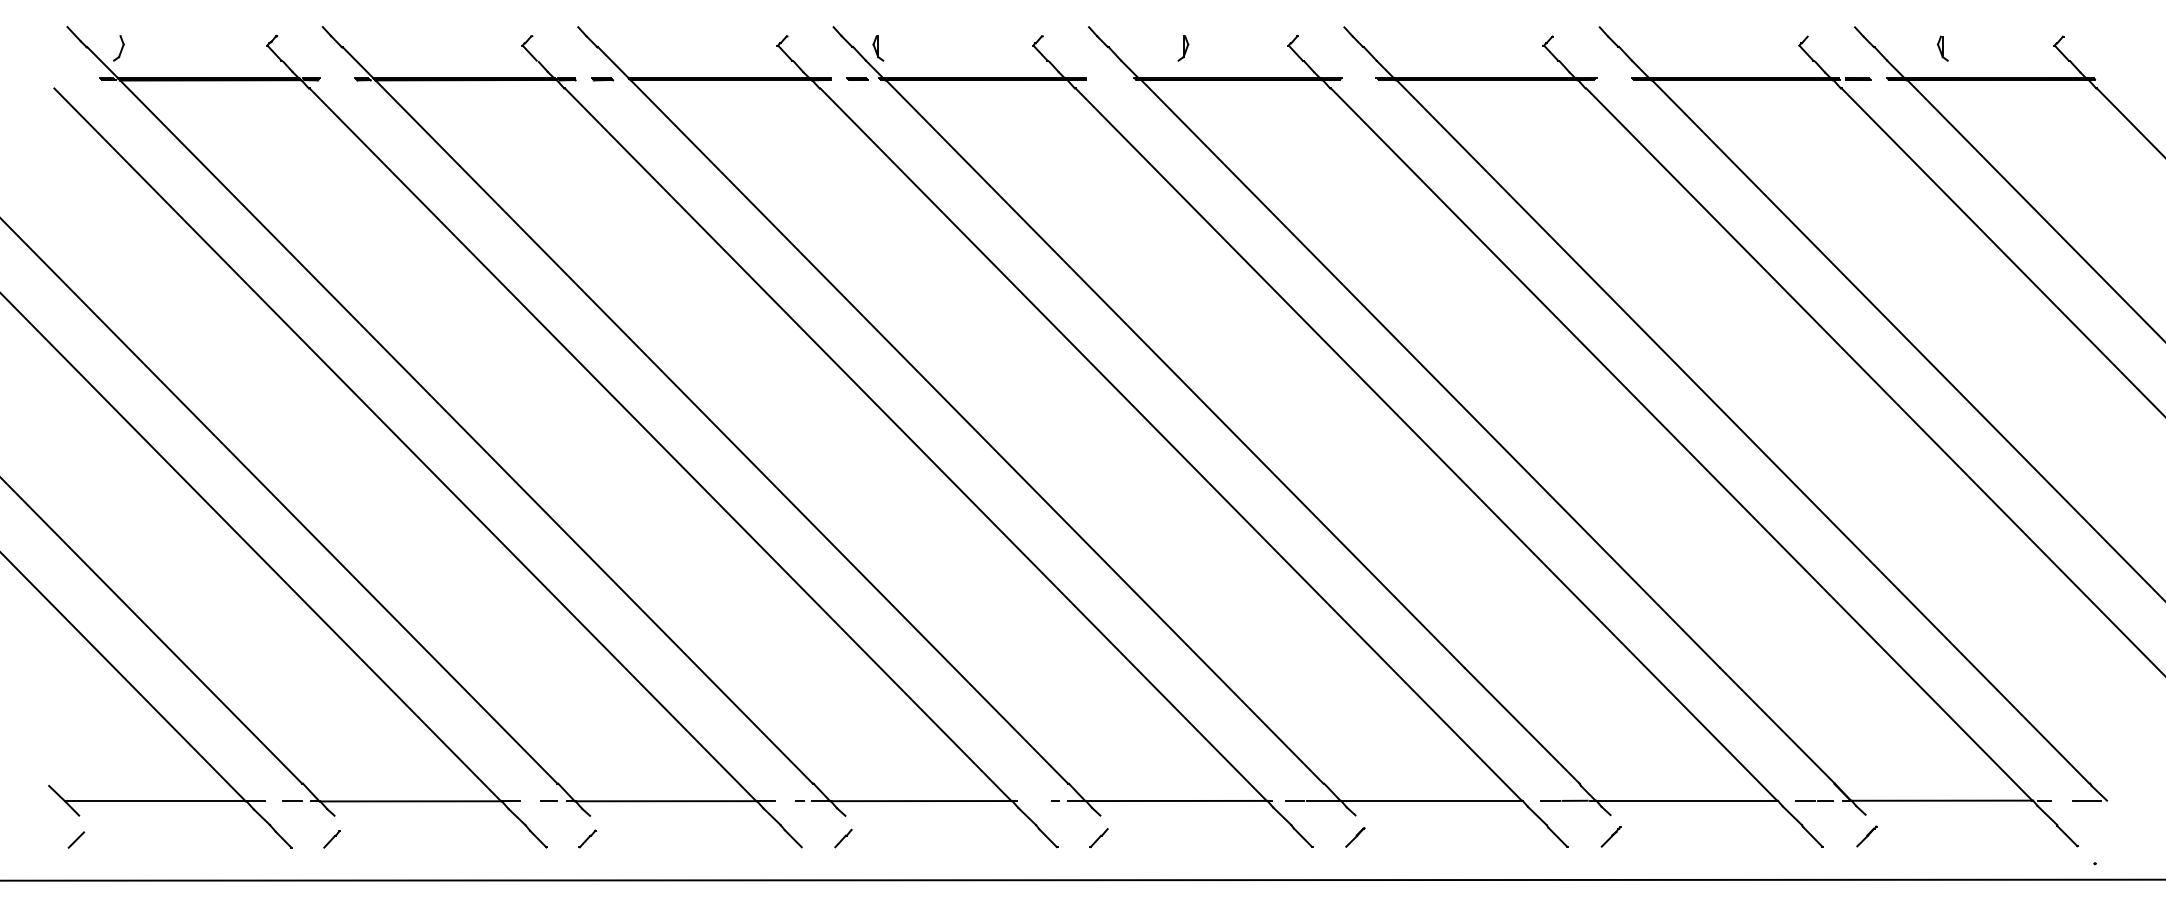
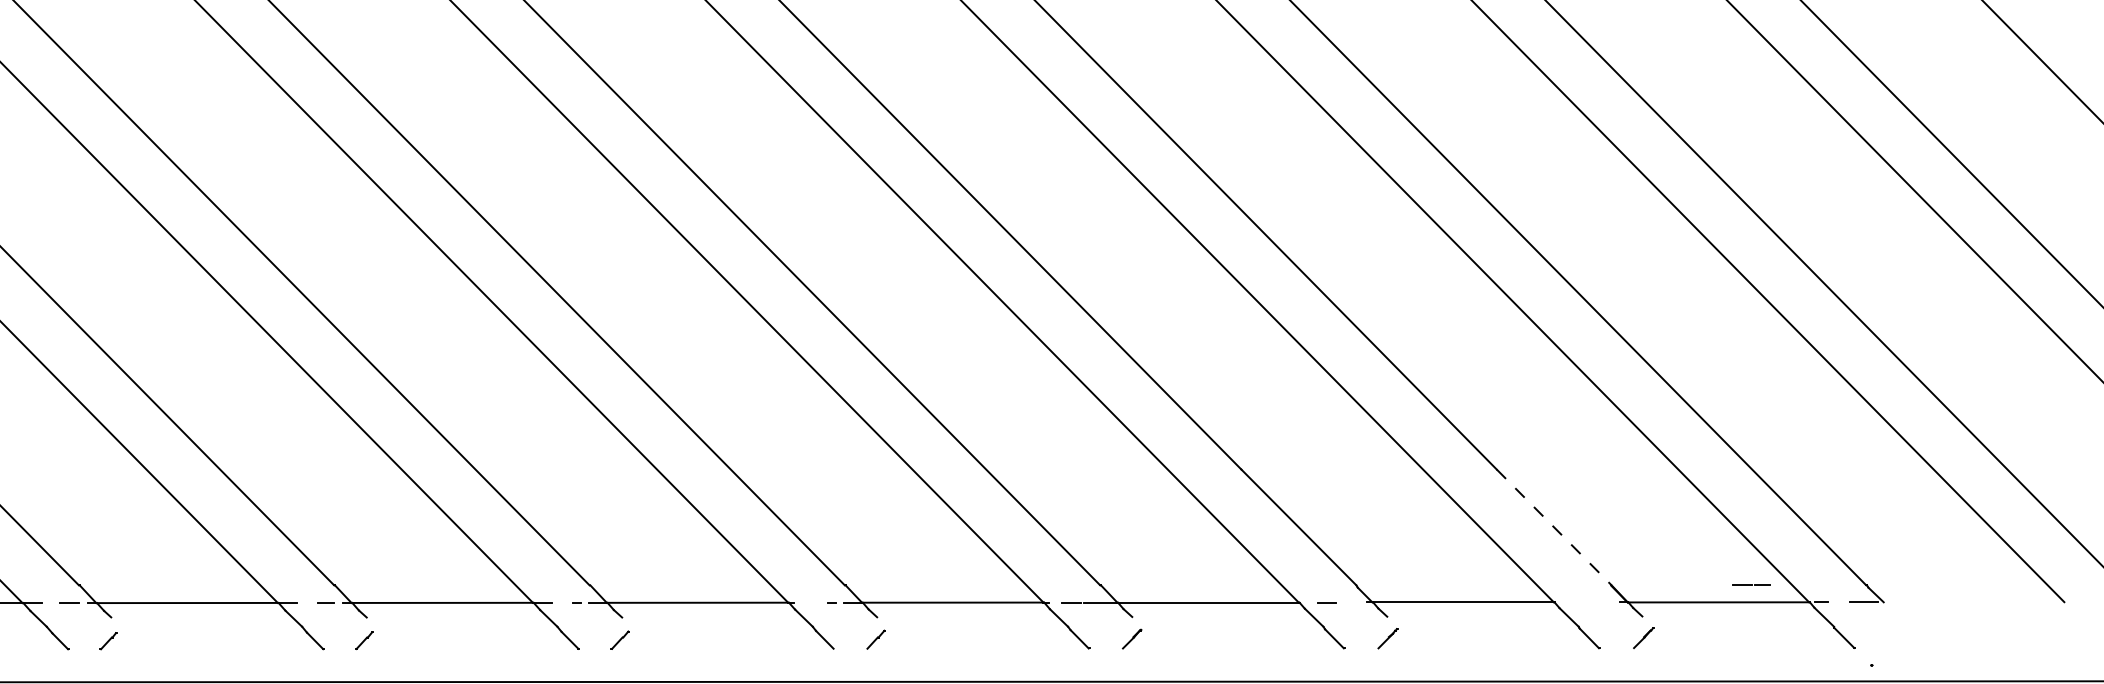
line: (1777, 725) -> (1554, 527), solid -> dashed
line: (1574, 800) -> (1351, 602), removed
line: (1814, 800) -> (1751, 585), moved

